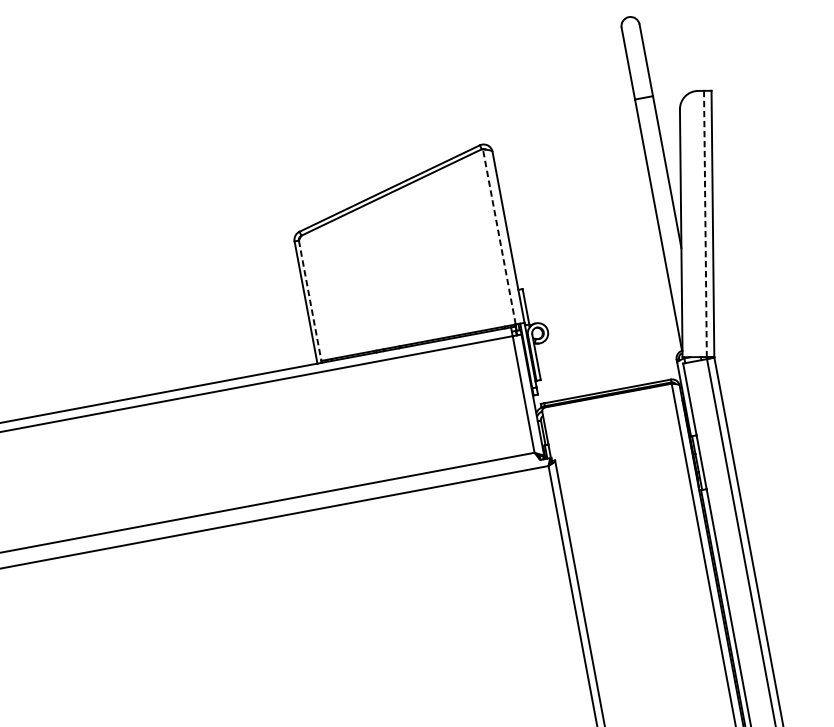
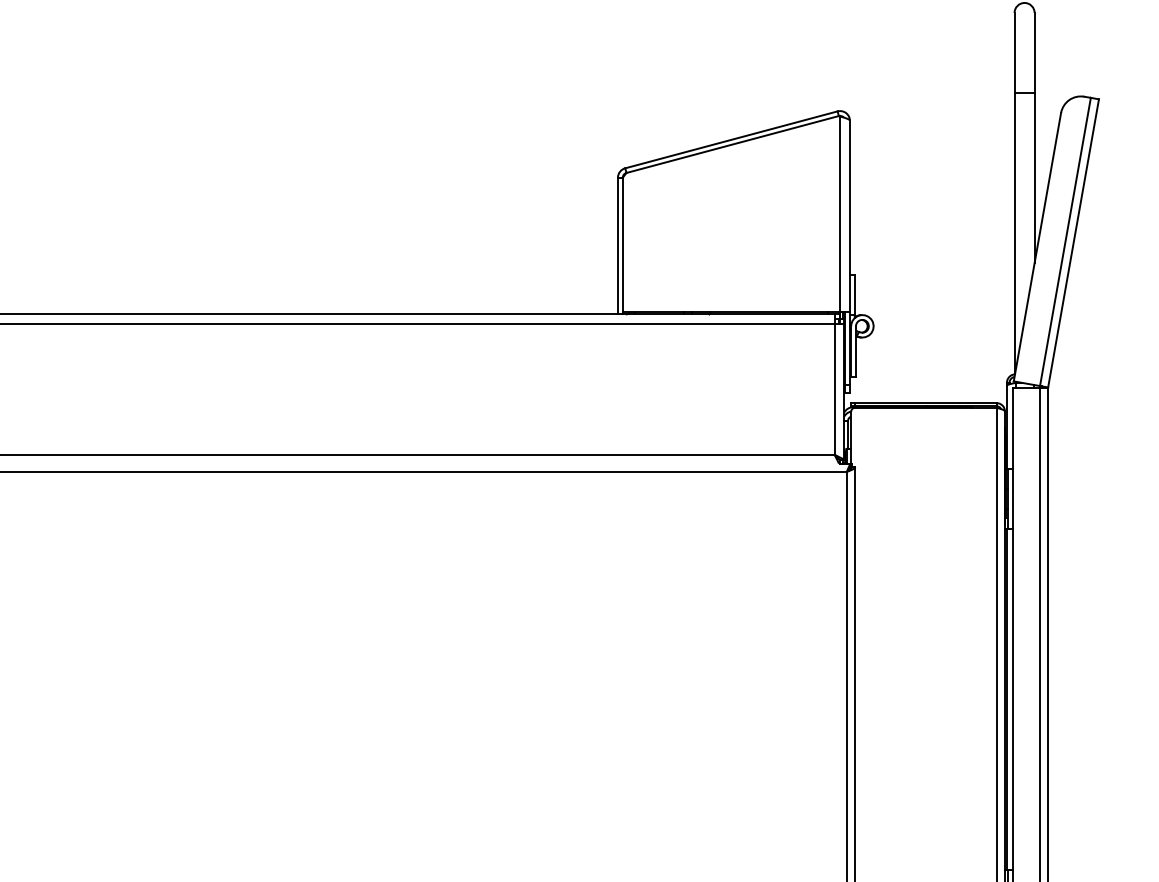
line: (705, 224) -> (1065, 242), dashed -> solid
line: (499, 237) -> (840, 214), dashed -> solid
line: (309, 301) -> (622, 245), dashed -> solid

